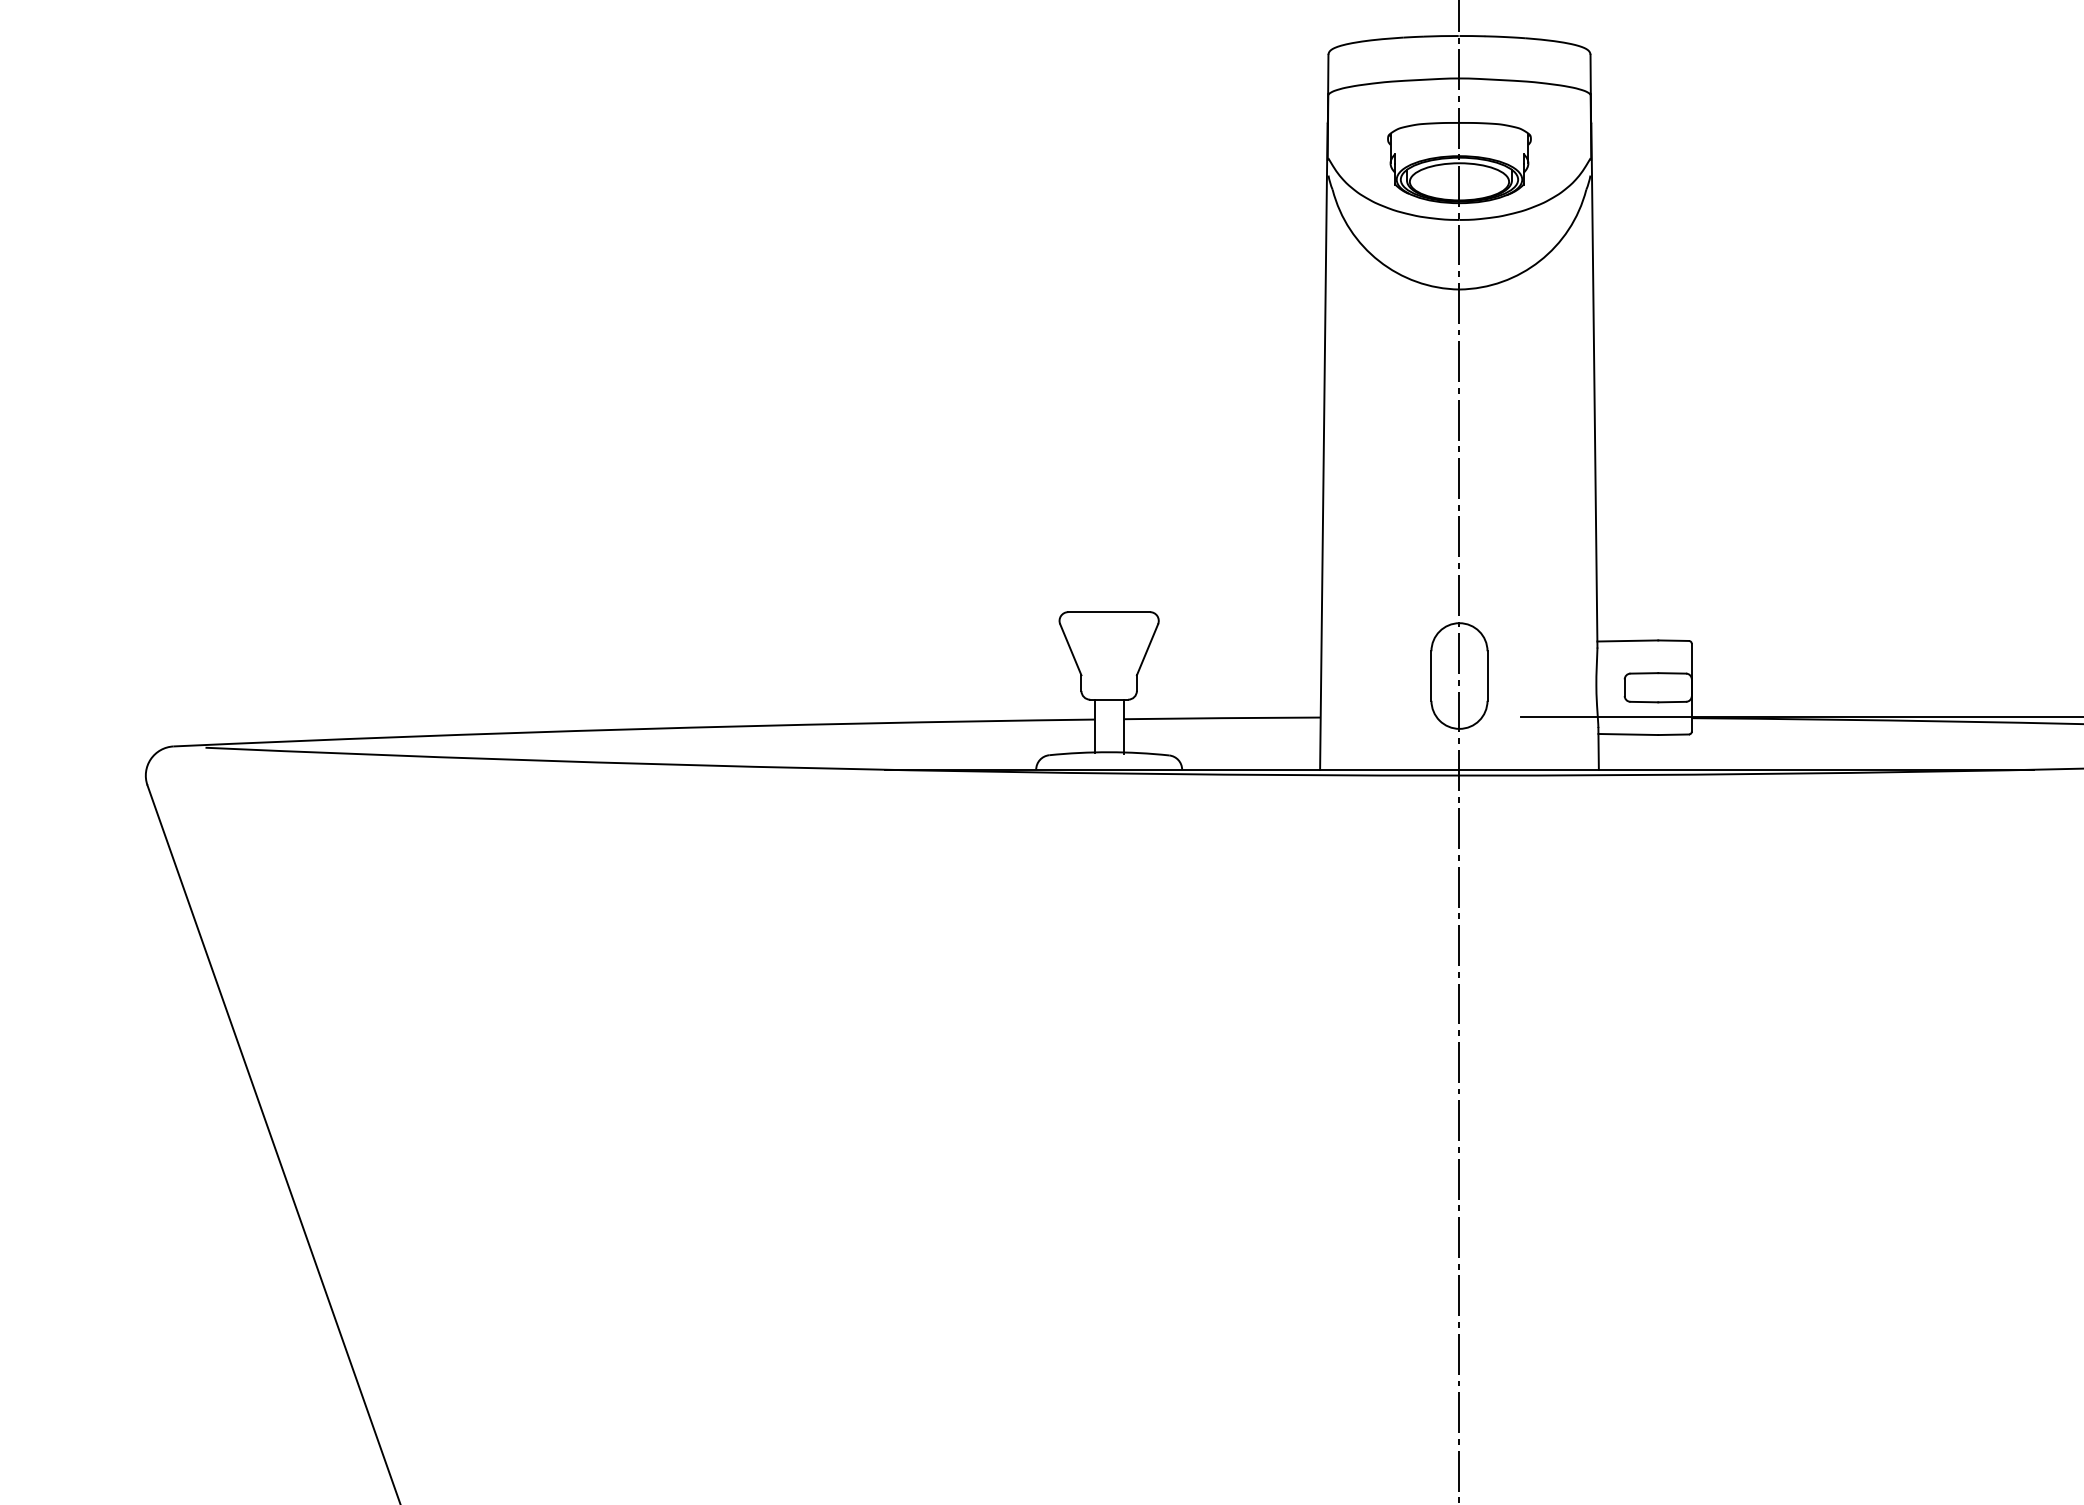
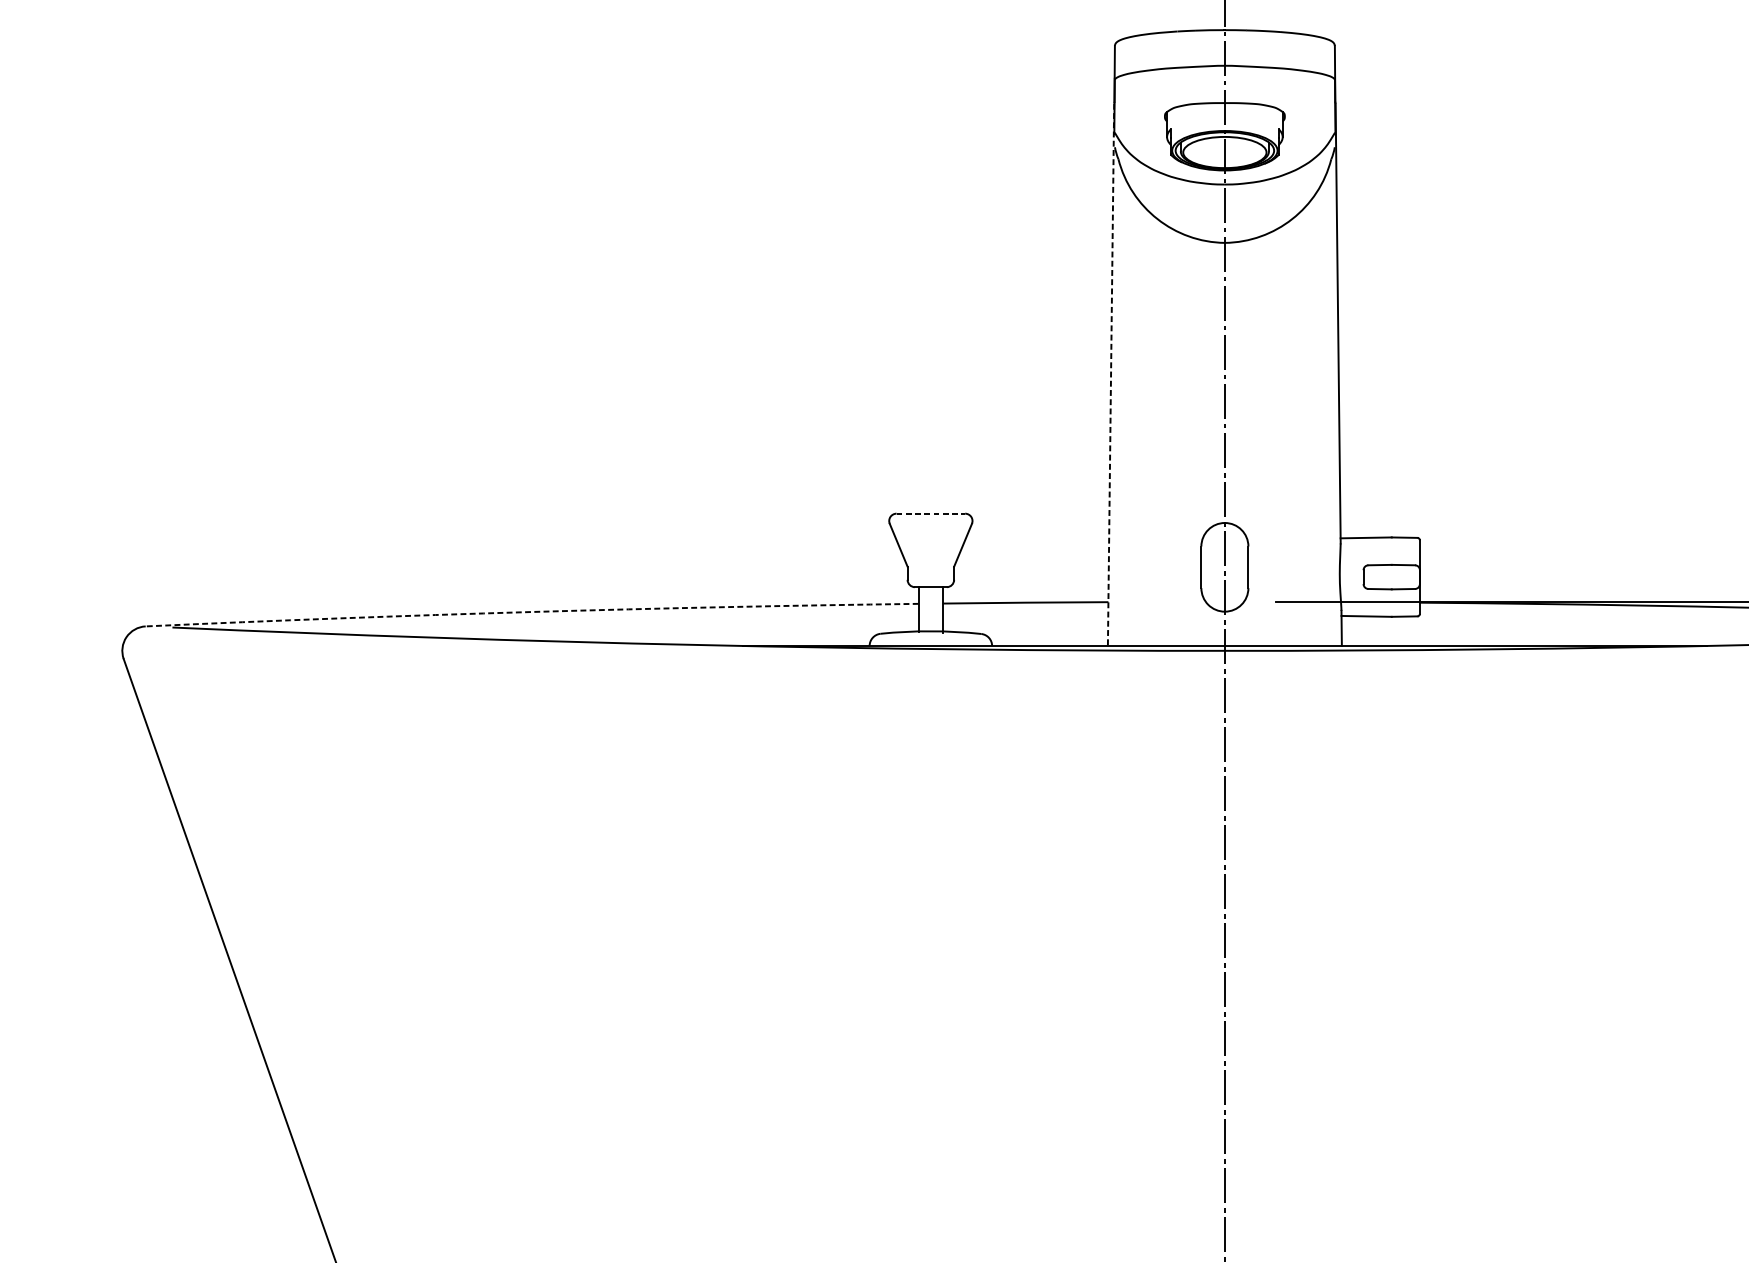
line: (1323, 446) -> (1110, 374), solid -> dashed
line: (1109, 612) -> (931, 513), solid -> dashed
arc: (634, 729) -> (532, 612), solid -> dashed

